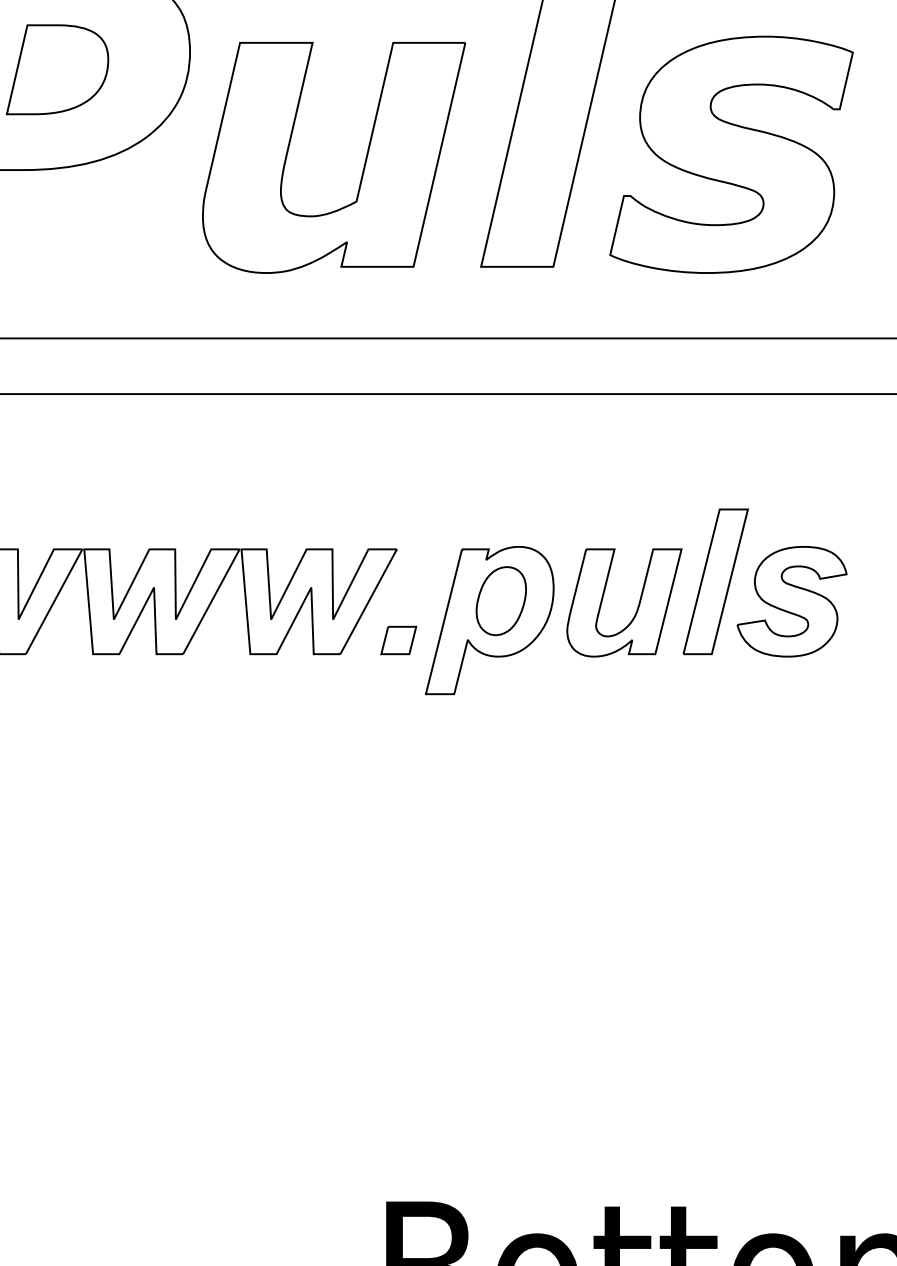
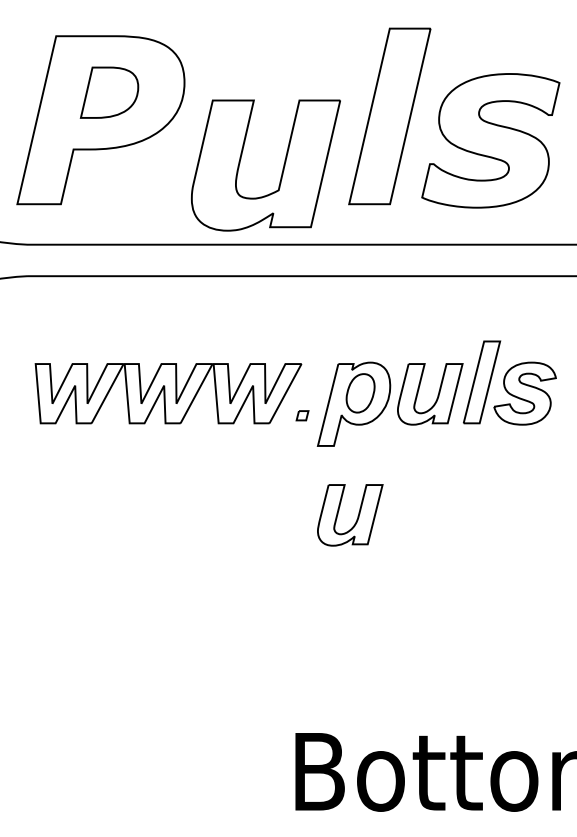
part: (363, 163) -> (282, 168), moved
part: (398, 640) -> (302, 415), size x0.6
part: (495, 818) -> (357, 516), added

